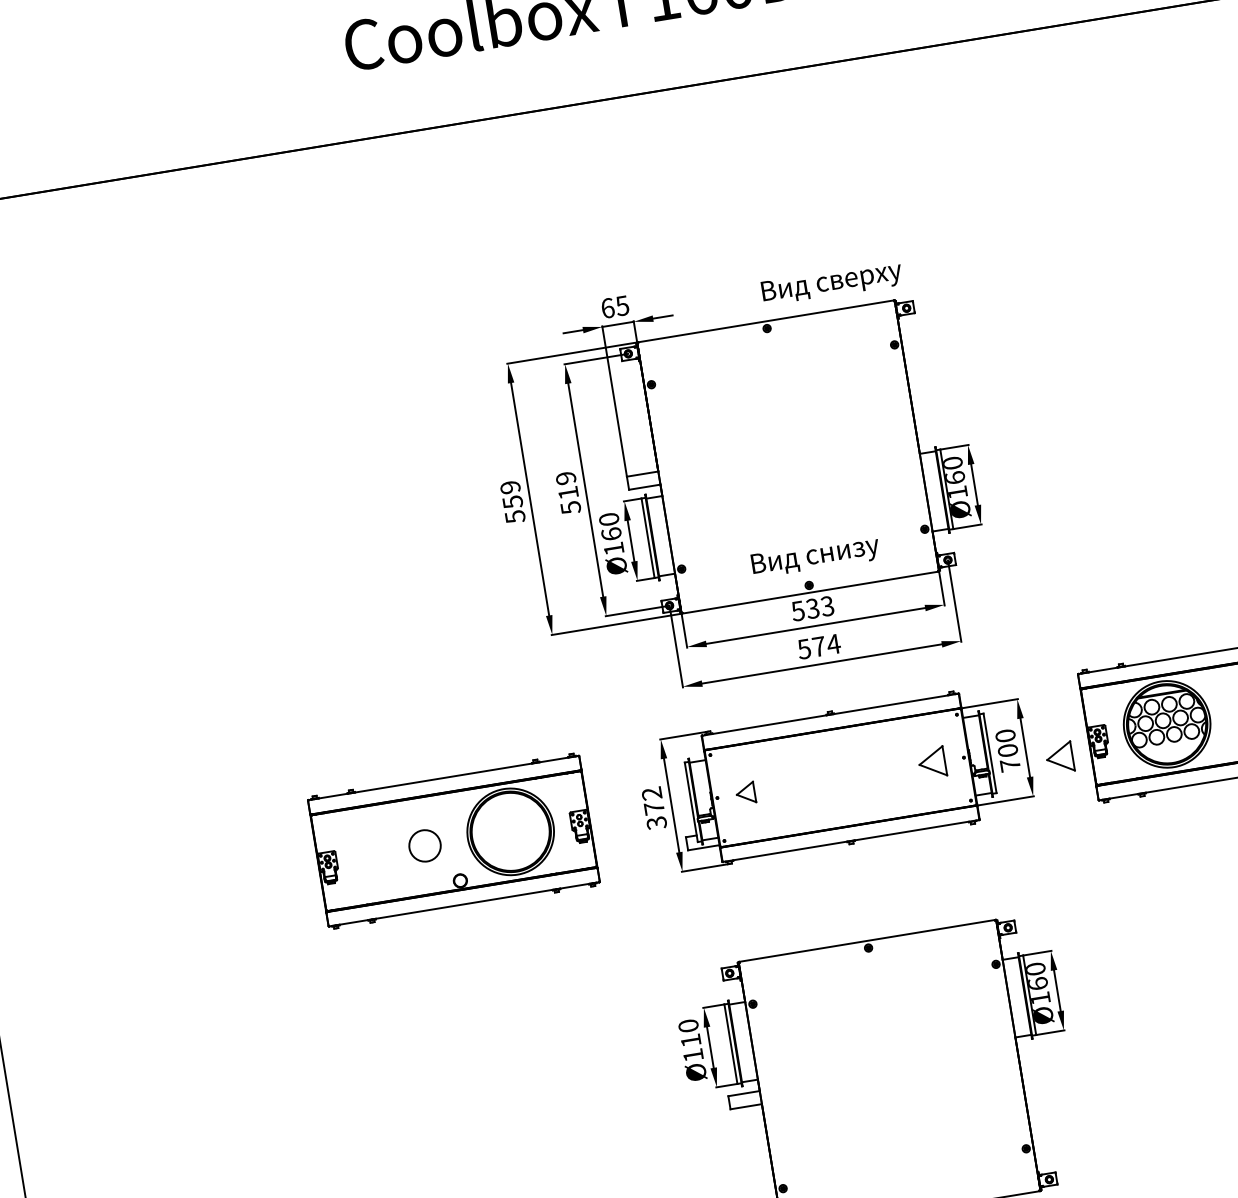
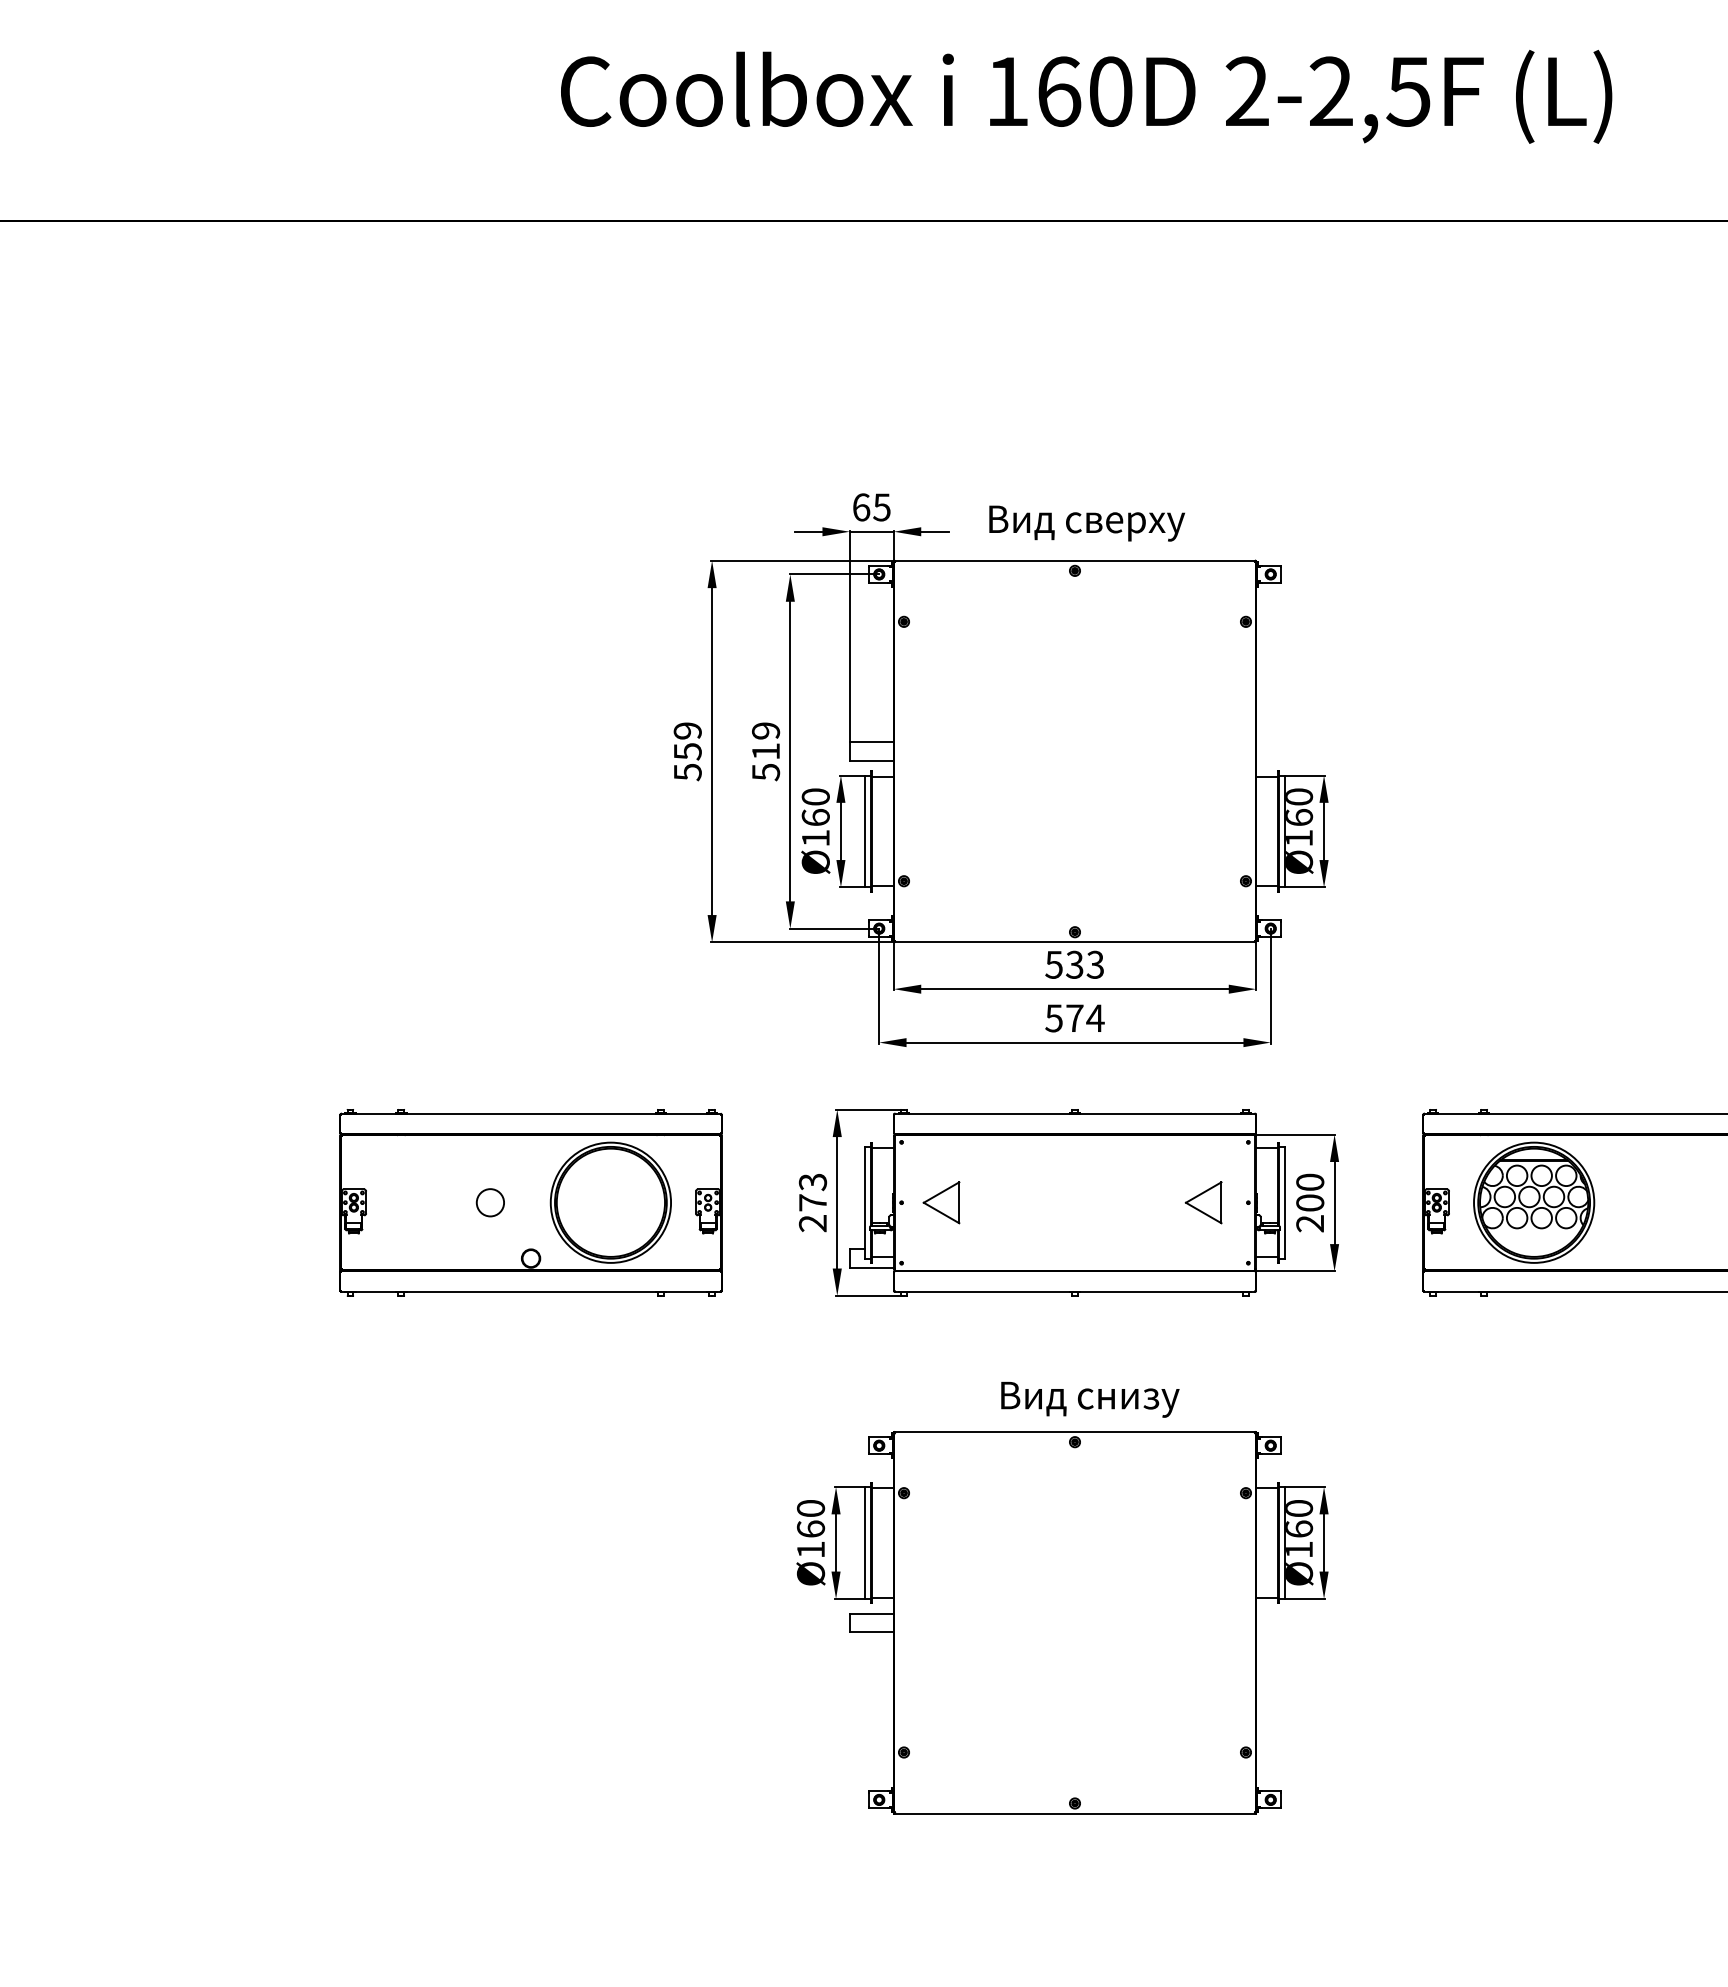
text: (831, 283) -> (1086, 523), moved
text: (815, 556) -> (1090, 1399), moved
part: (1059, 757) -> (1379, 1224), removed
text: (1009, 765) -> (1309, 1223), 700 -> 200
part: (745, 793) -> (941, 1202), size x1.43
text: (654, 808) -> (813, 1202), 372 -> 273
circle: (425, 845) -> (490, 1202), size x0.62
text: (690, 1040) -> (810, 1528), Ø110 -> Ø160

